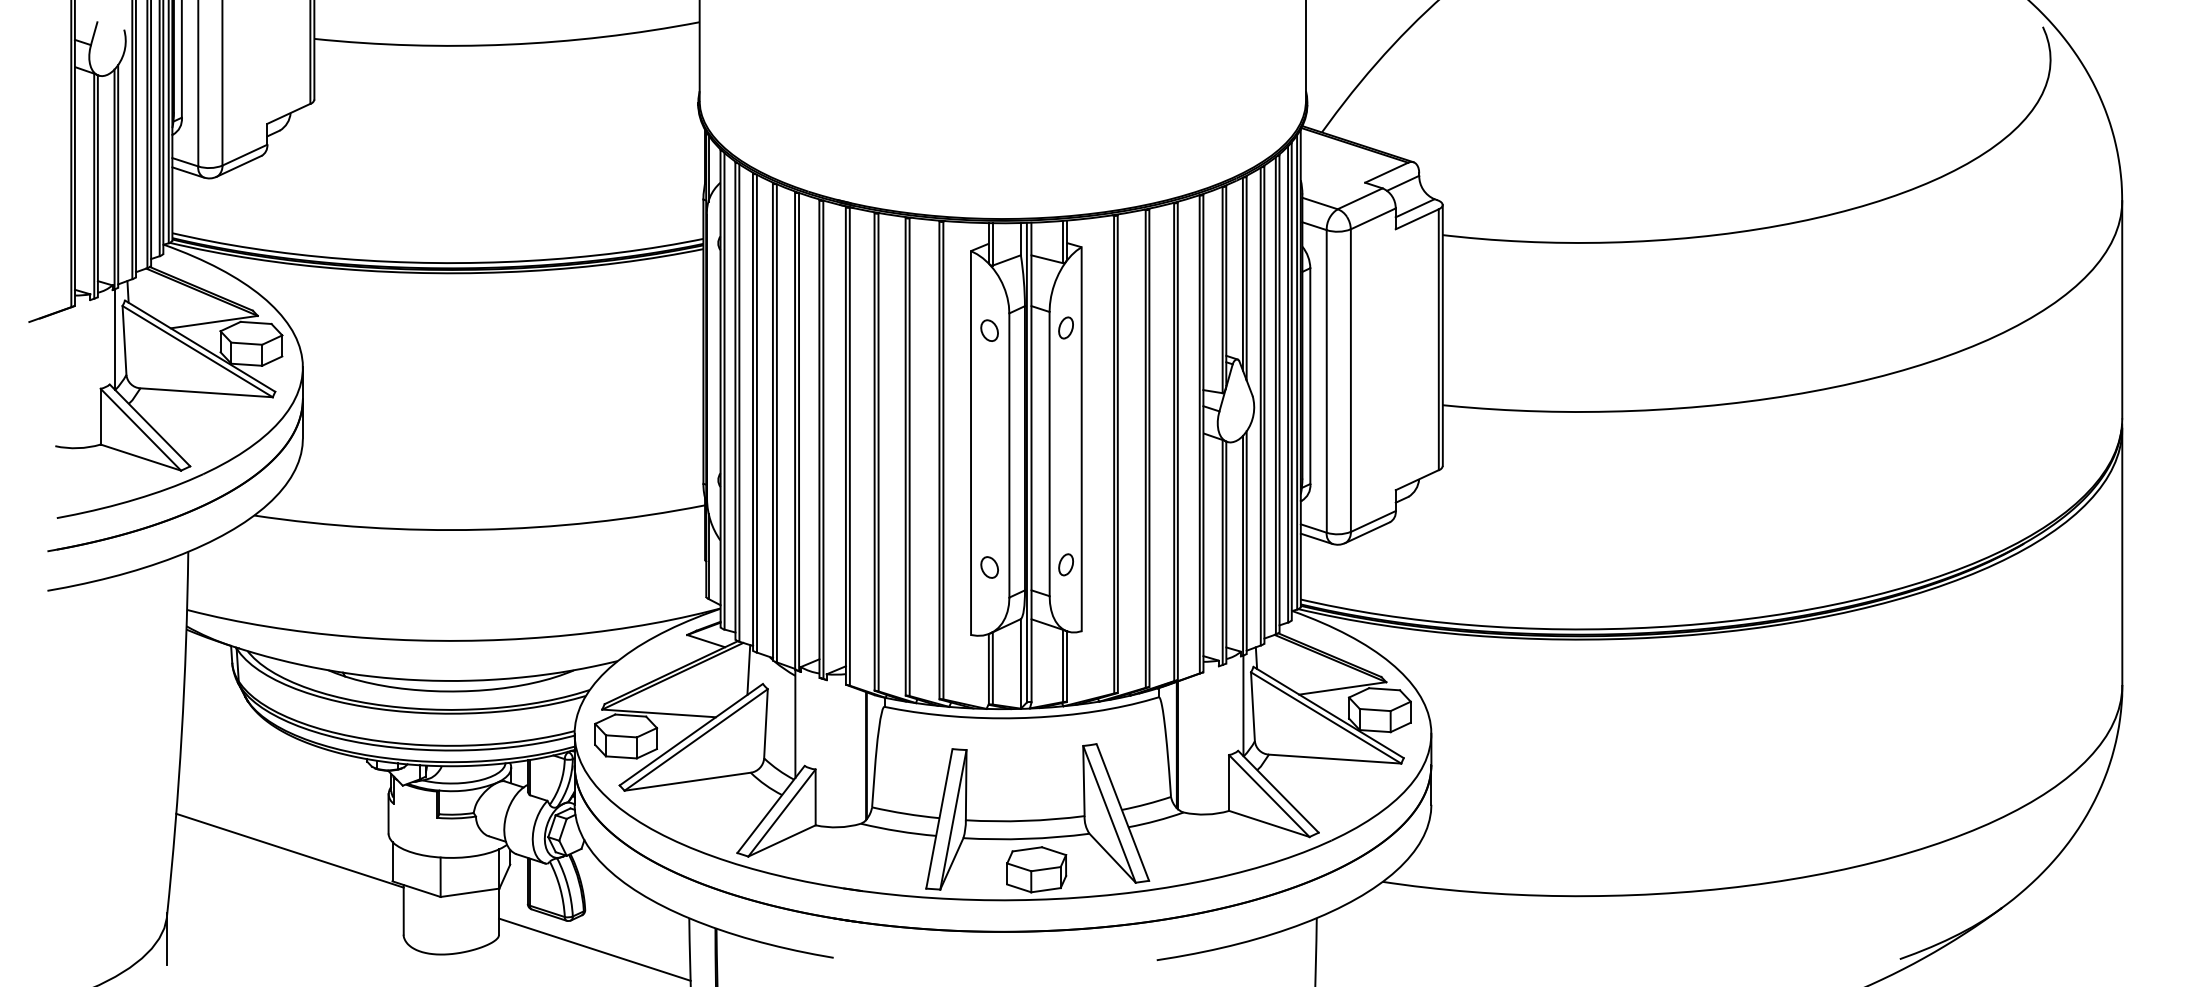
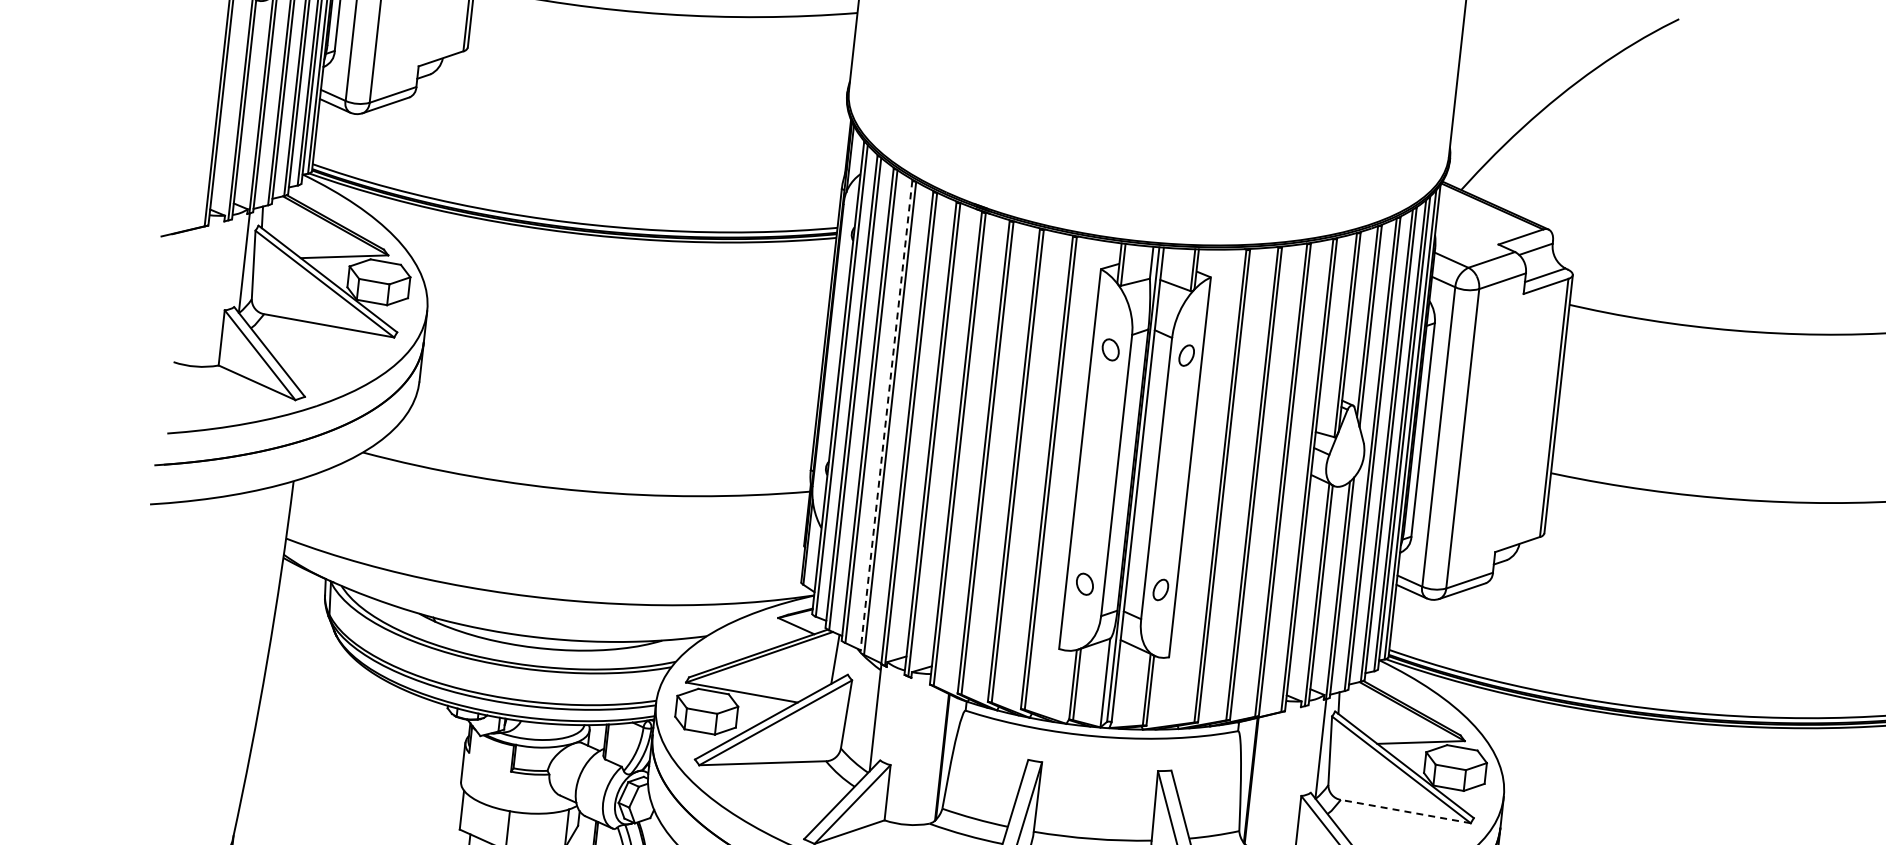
line: (772, 422) -> (885, 417), solid -> dashed
line: (1334, 759) -> (1405, 811), solid -> dashed
line: (289, 850) -> (361, 787), removed

